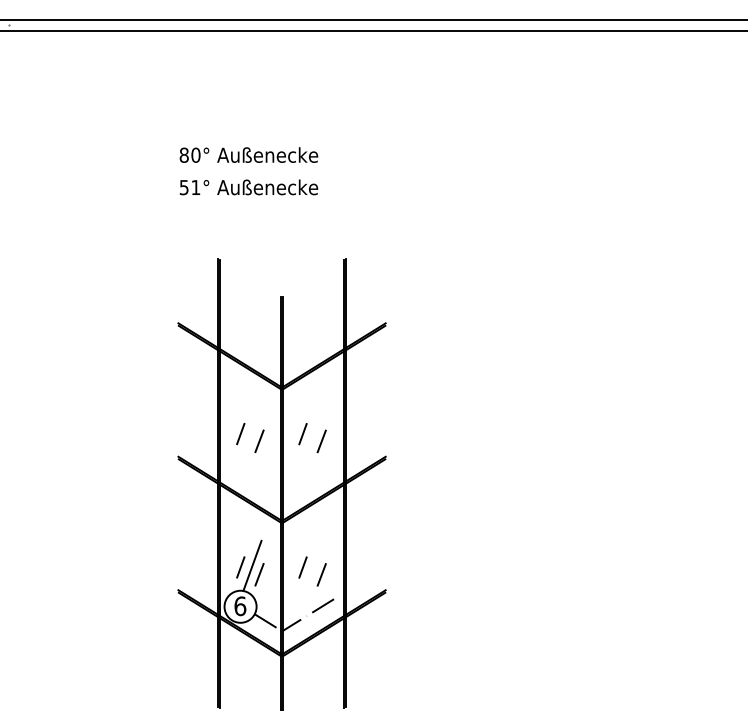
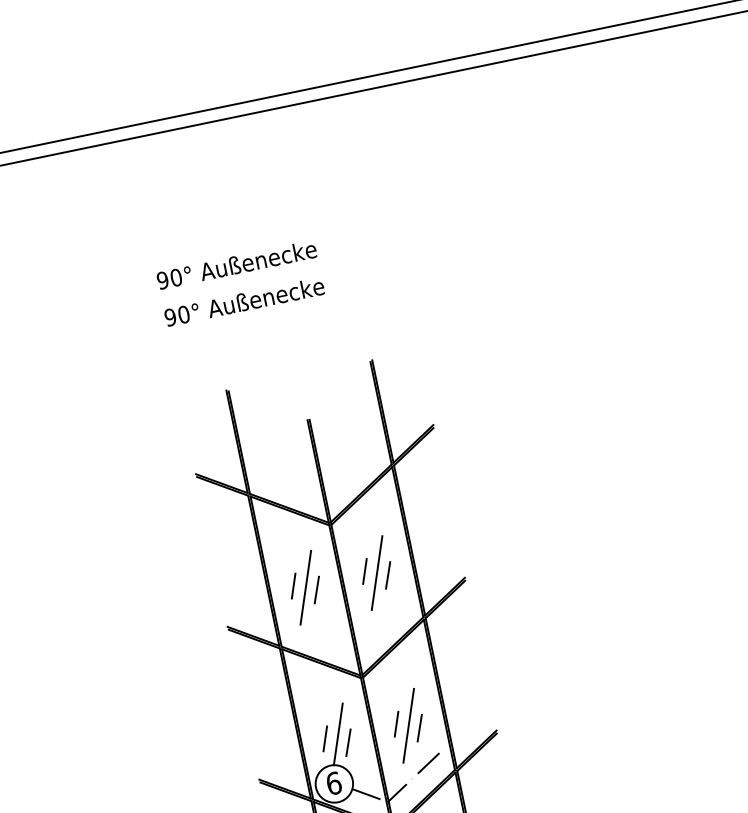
text: (183, 154) -> (161, 279), 80° -> 90°
text: (189, 187) -> (176, 316), 51° -> 90°
line: (250, 437) -> (305, 587), added
line: (312, 437) -> (376, 573), added
line: (312, 571) -> (408, 726), added

